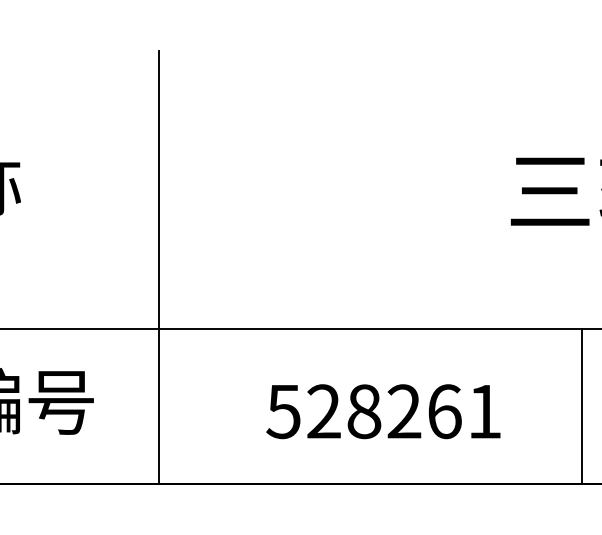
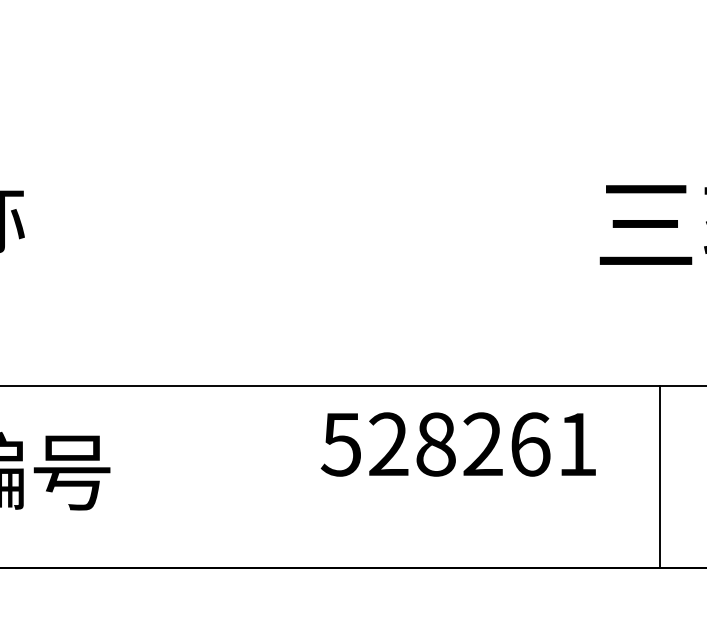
line: (158, 267) -> (186, 314), removed
line: (582, 406) -> (660, 477), moved
text: (383, 411) -> (458, 444), moved

